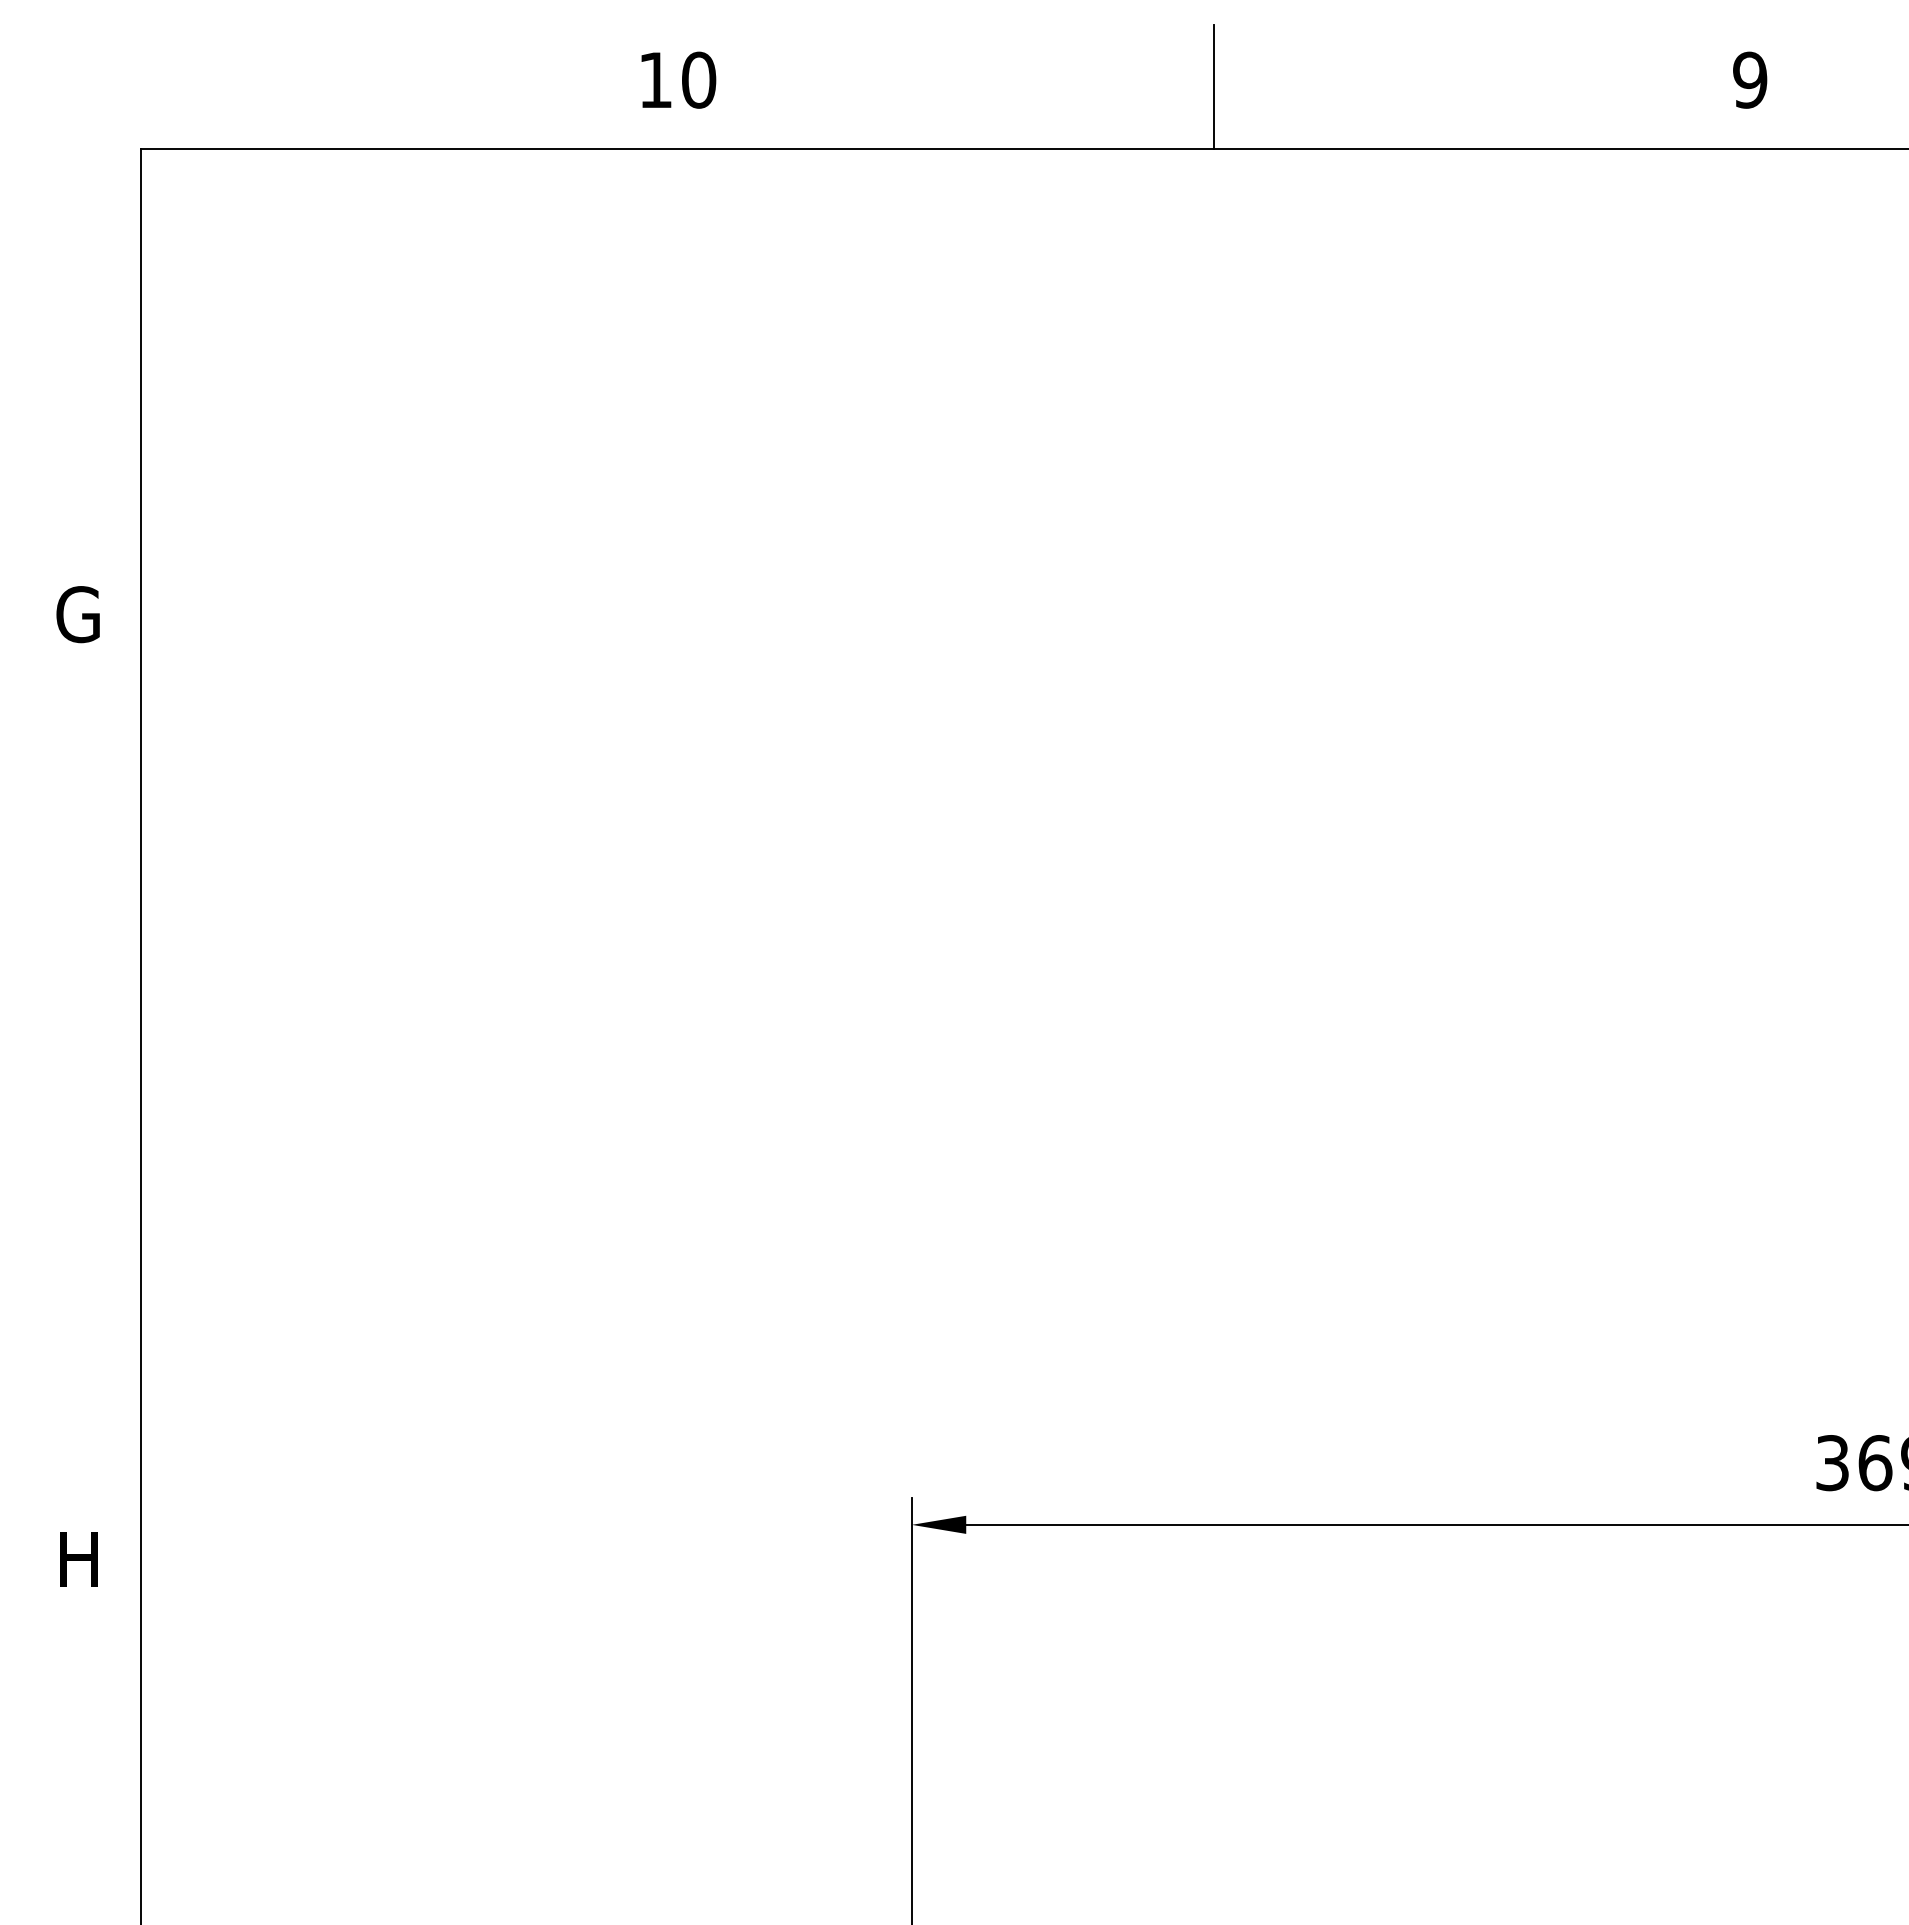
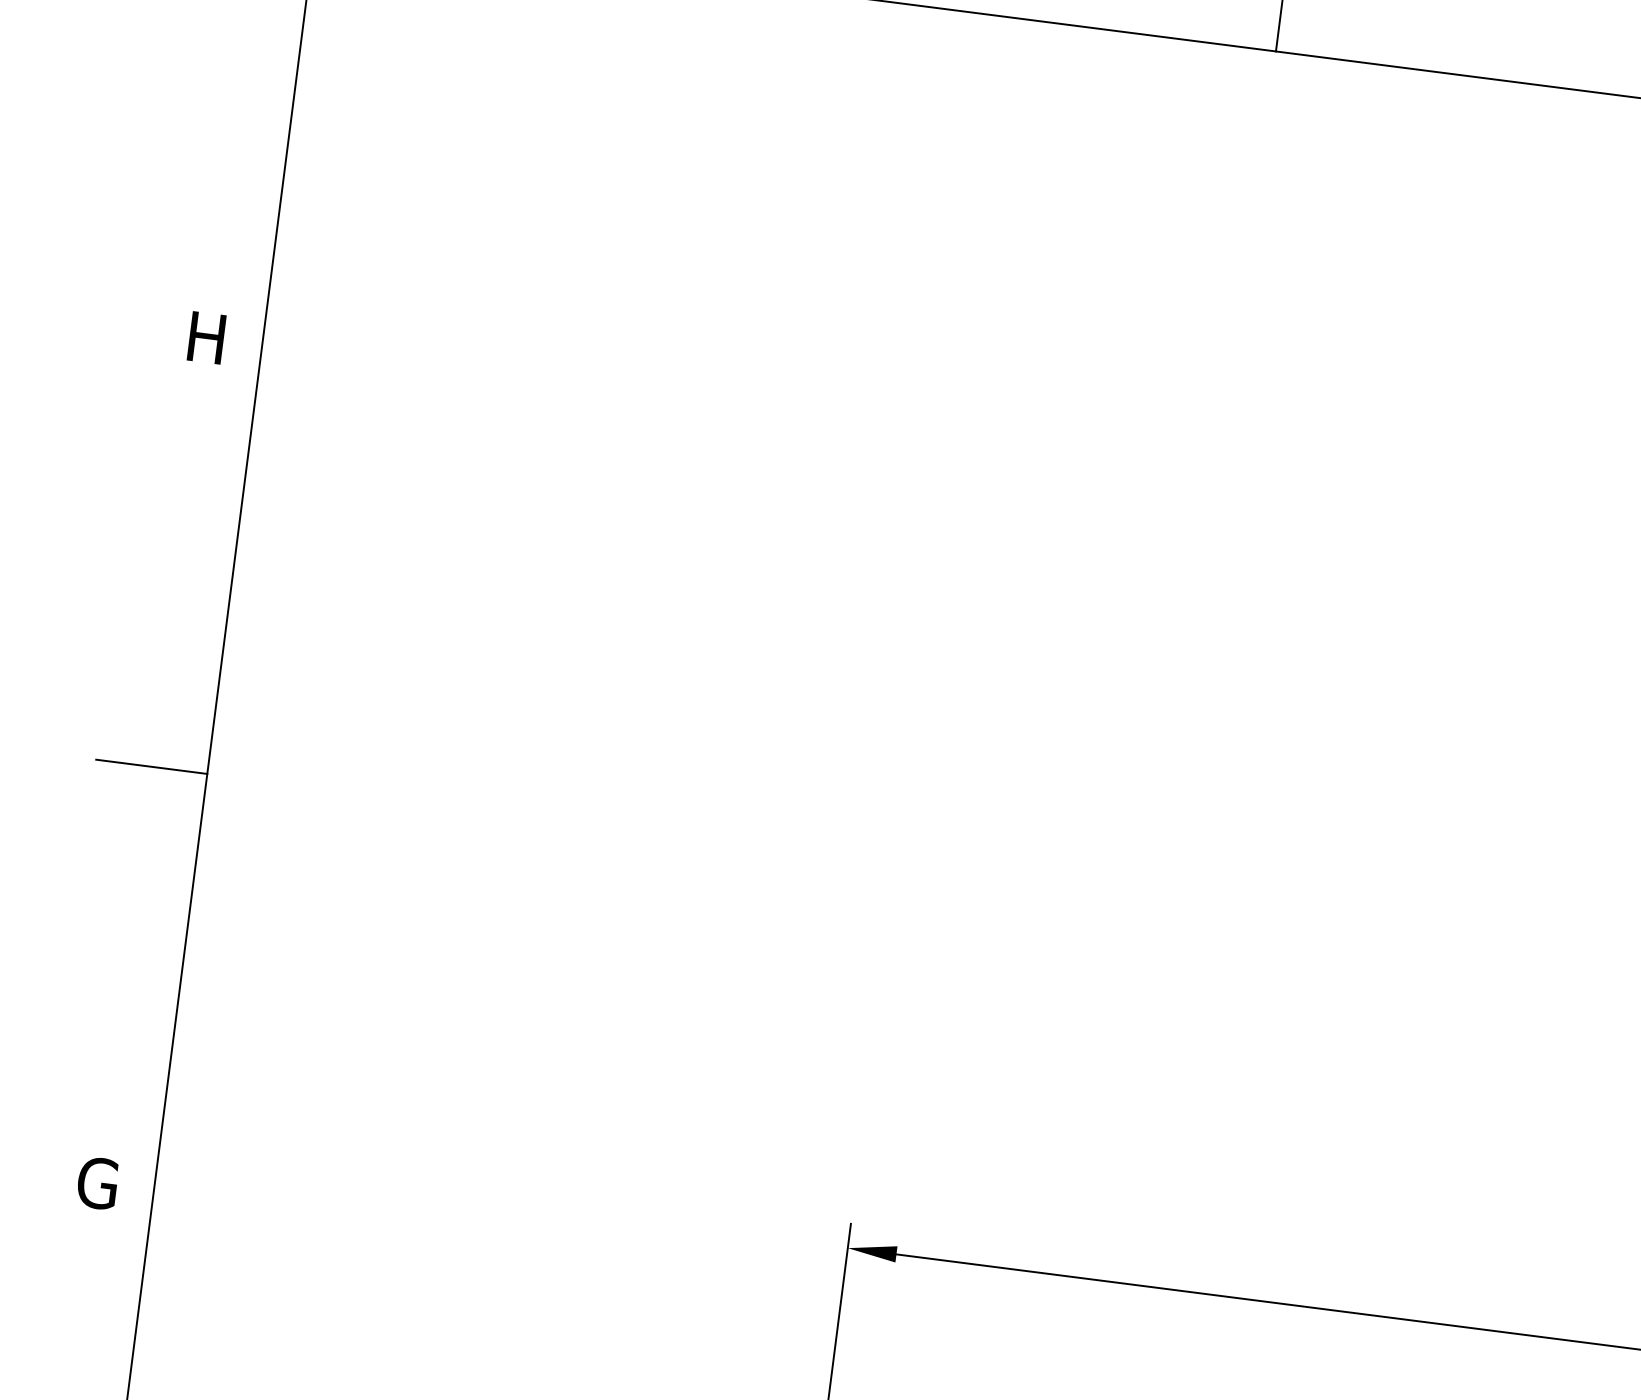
text: (77, 614) -> (205, 337), G -> H
line: (78, 1093) -> (151, 766), added
text: (77, 1558) -> (97, 1182), H -> G

